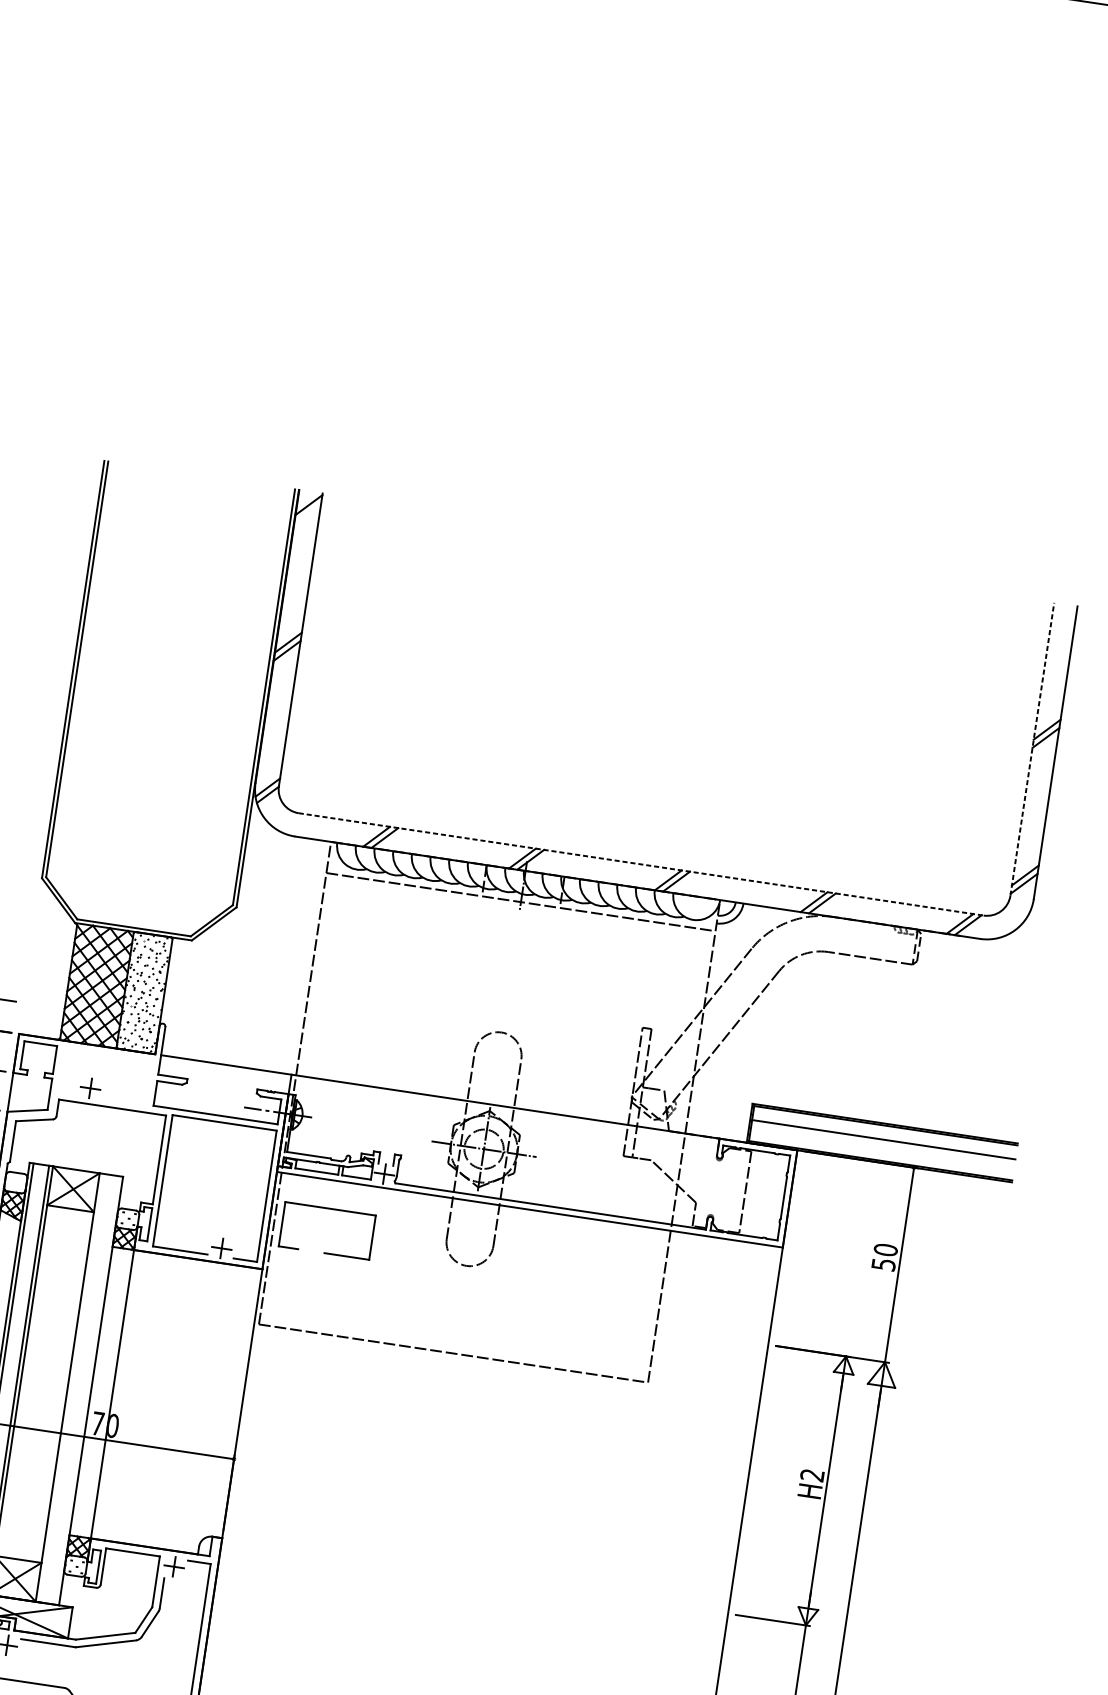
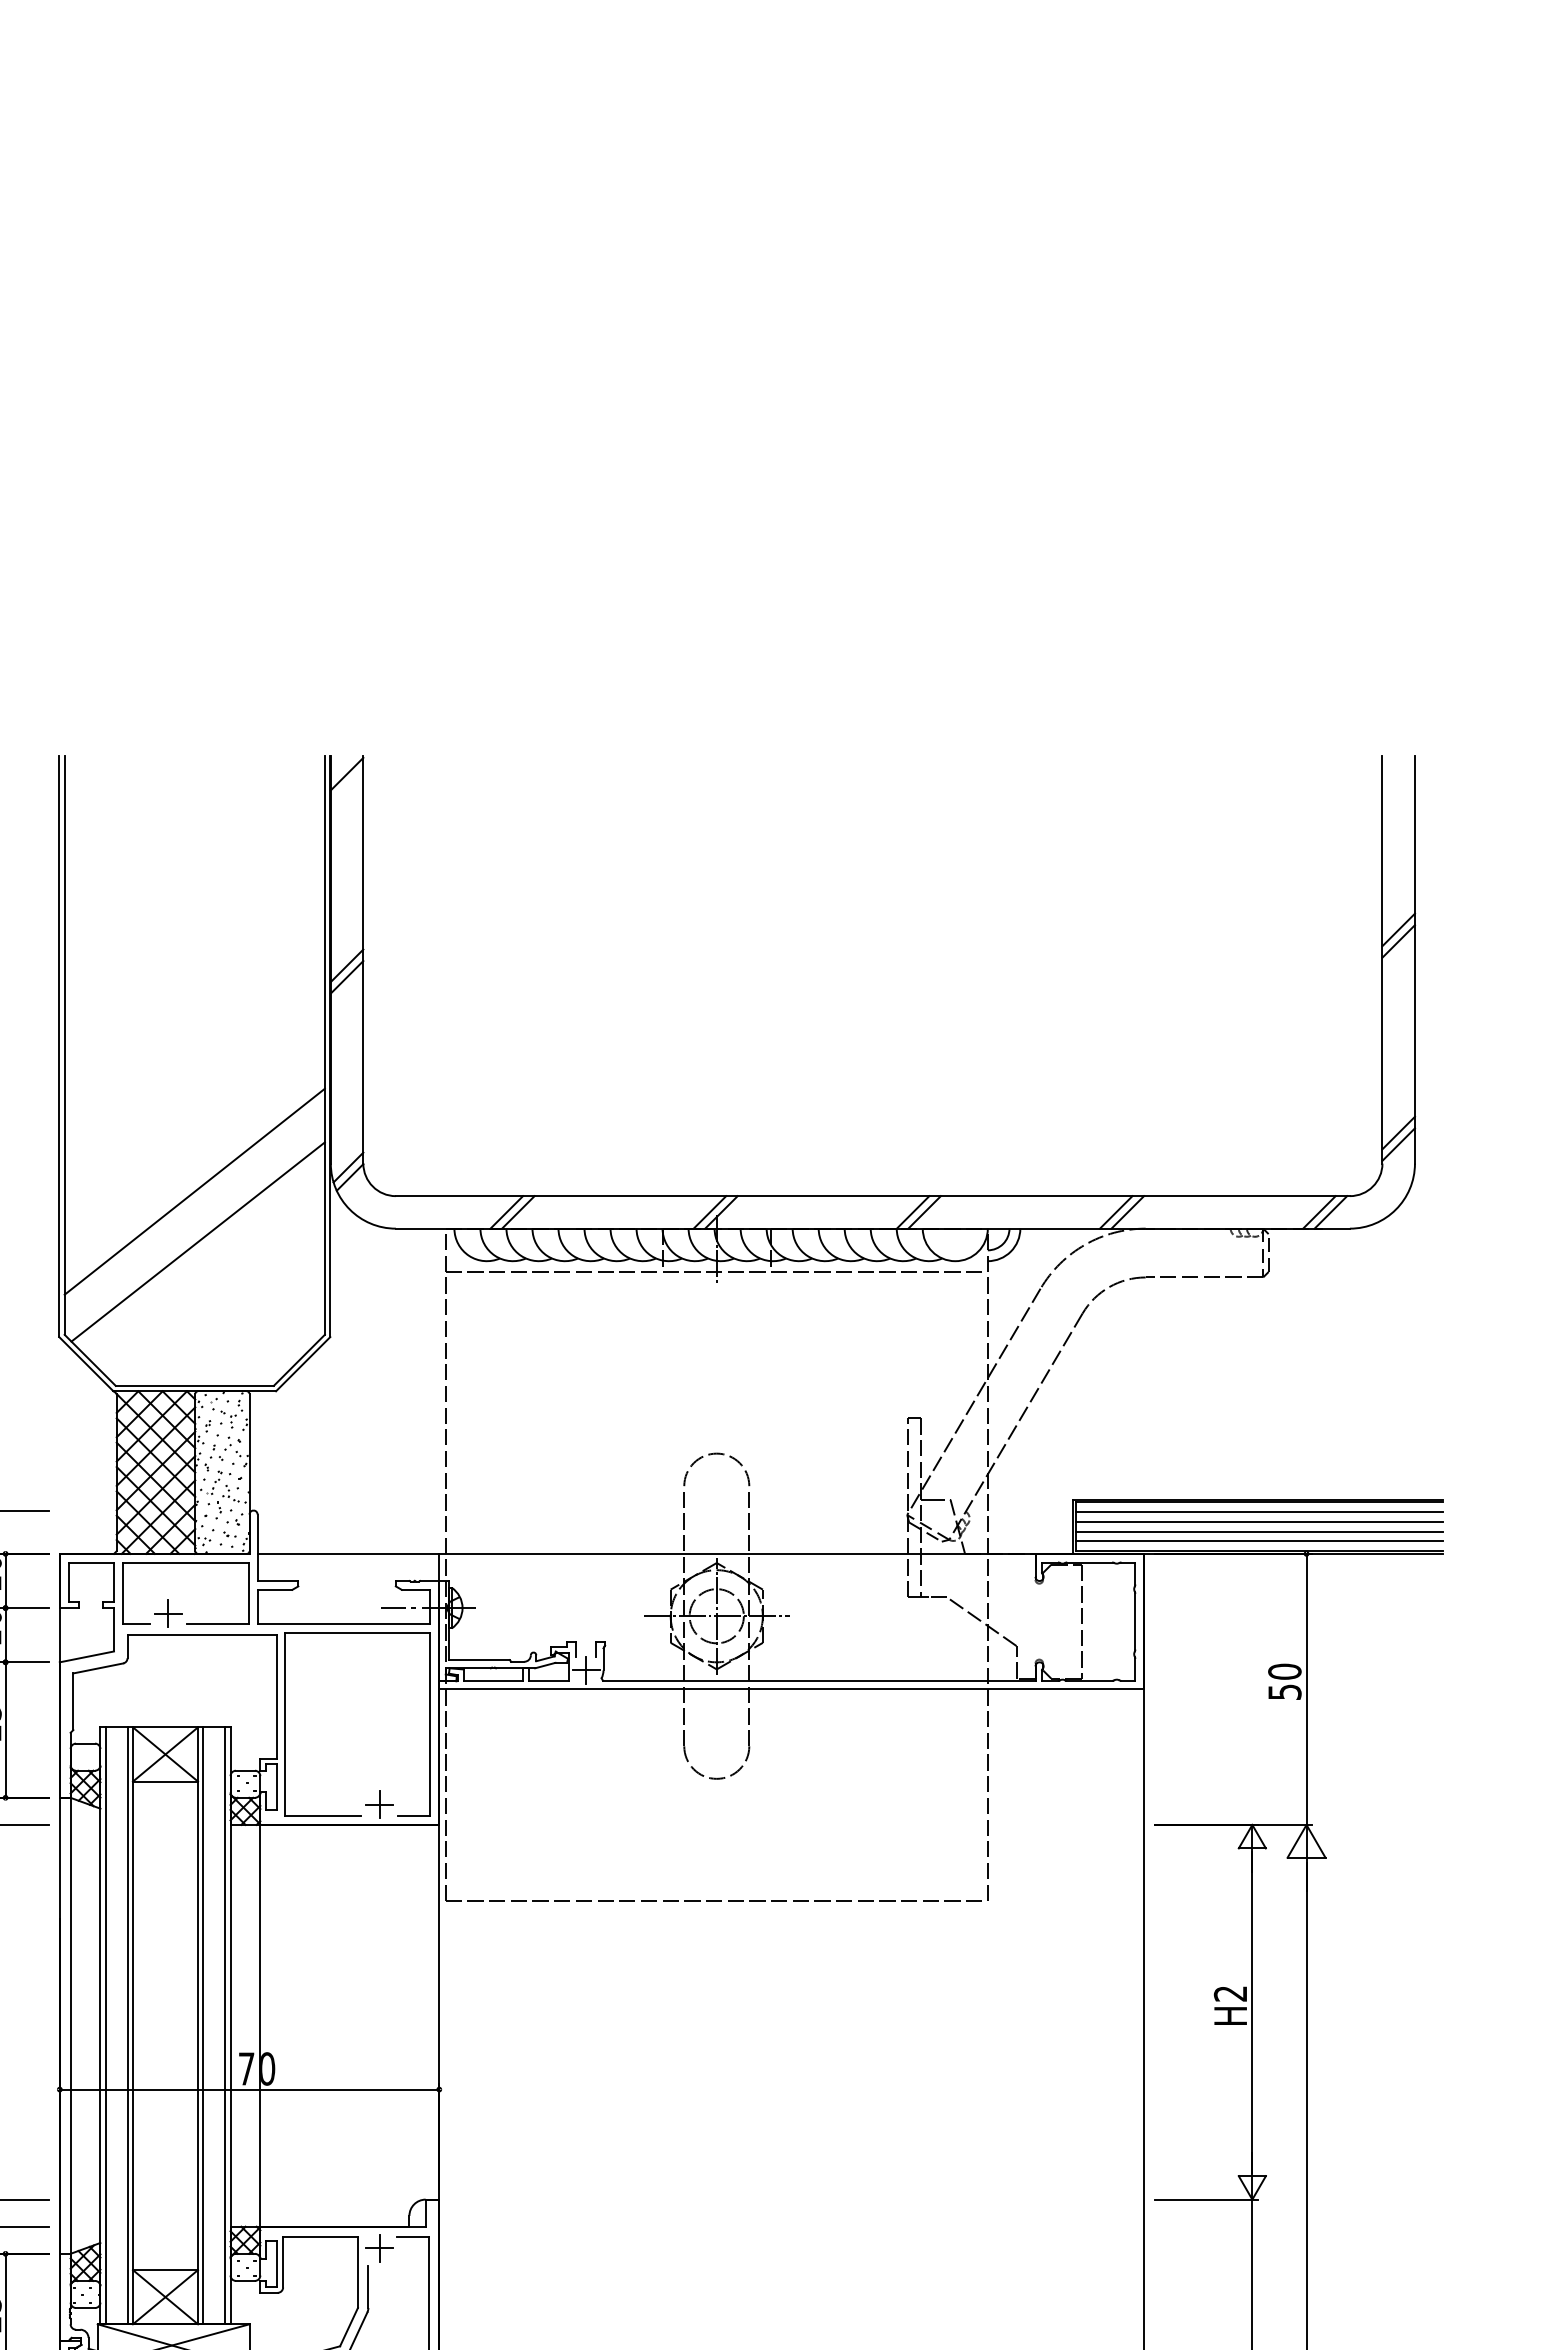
line: (1032, 749) -> (1382, 959), dashed -> solid
line: (154, 788) -> (194, 1191), added
line: (151, 824) -> (197, 1241), added
line: (641, 864) -> (873, 1196), dashed -> solid
line: (884, 1132) -> (1259, 1512), added
line: (882, 1146) -> (1259, 1531), added
line: (881, 1153) -> (1259, 1541), added
part: (330, 1209) -> (185, 1563), moved
line: (71, 1387) -> (203, 2025), added
line: (87, 1390) -> (225, 2025), added

